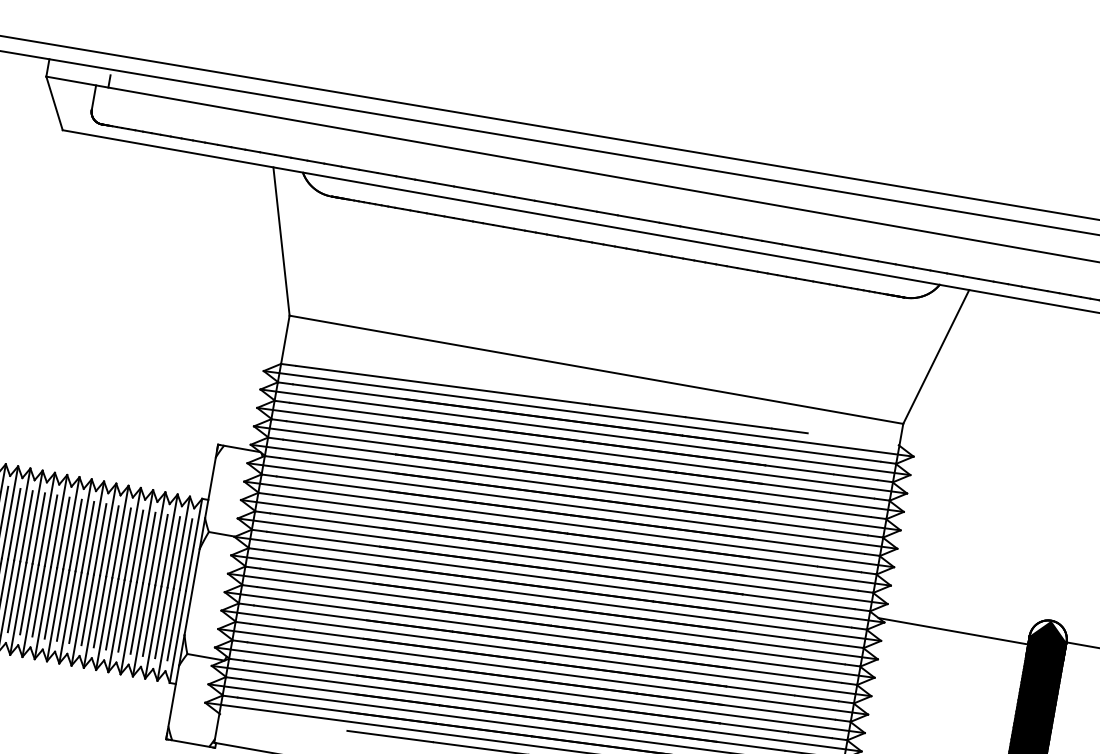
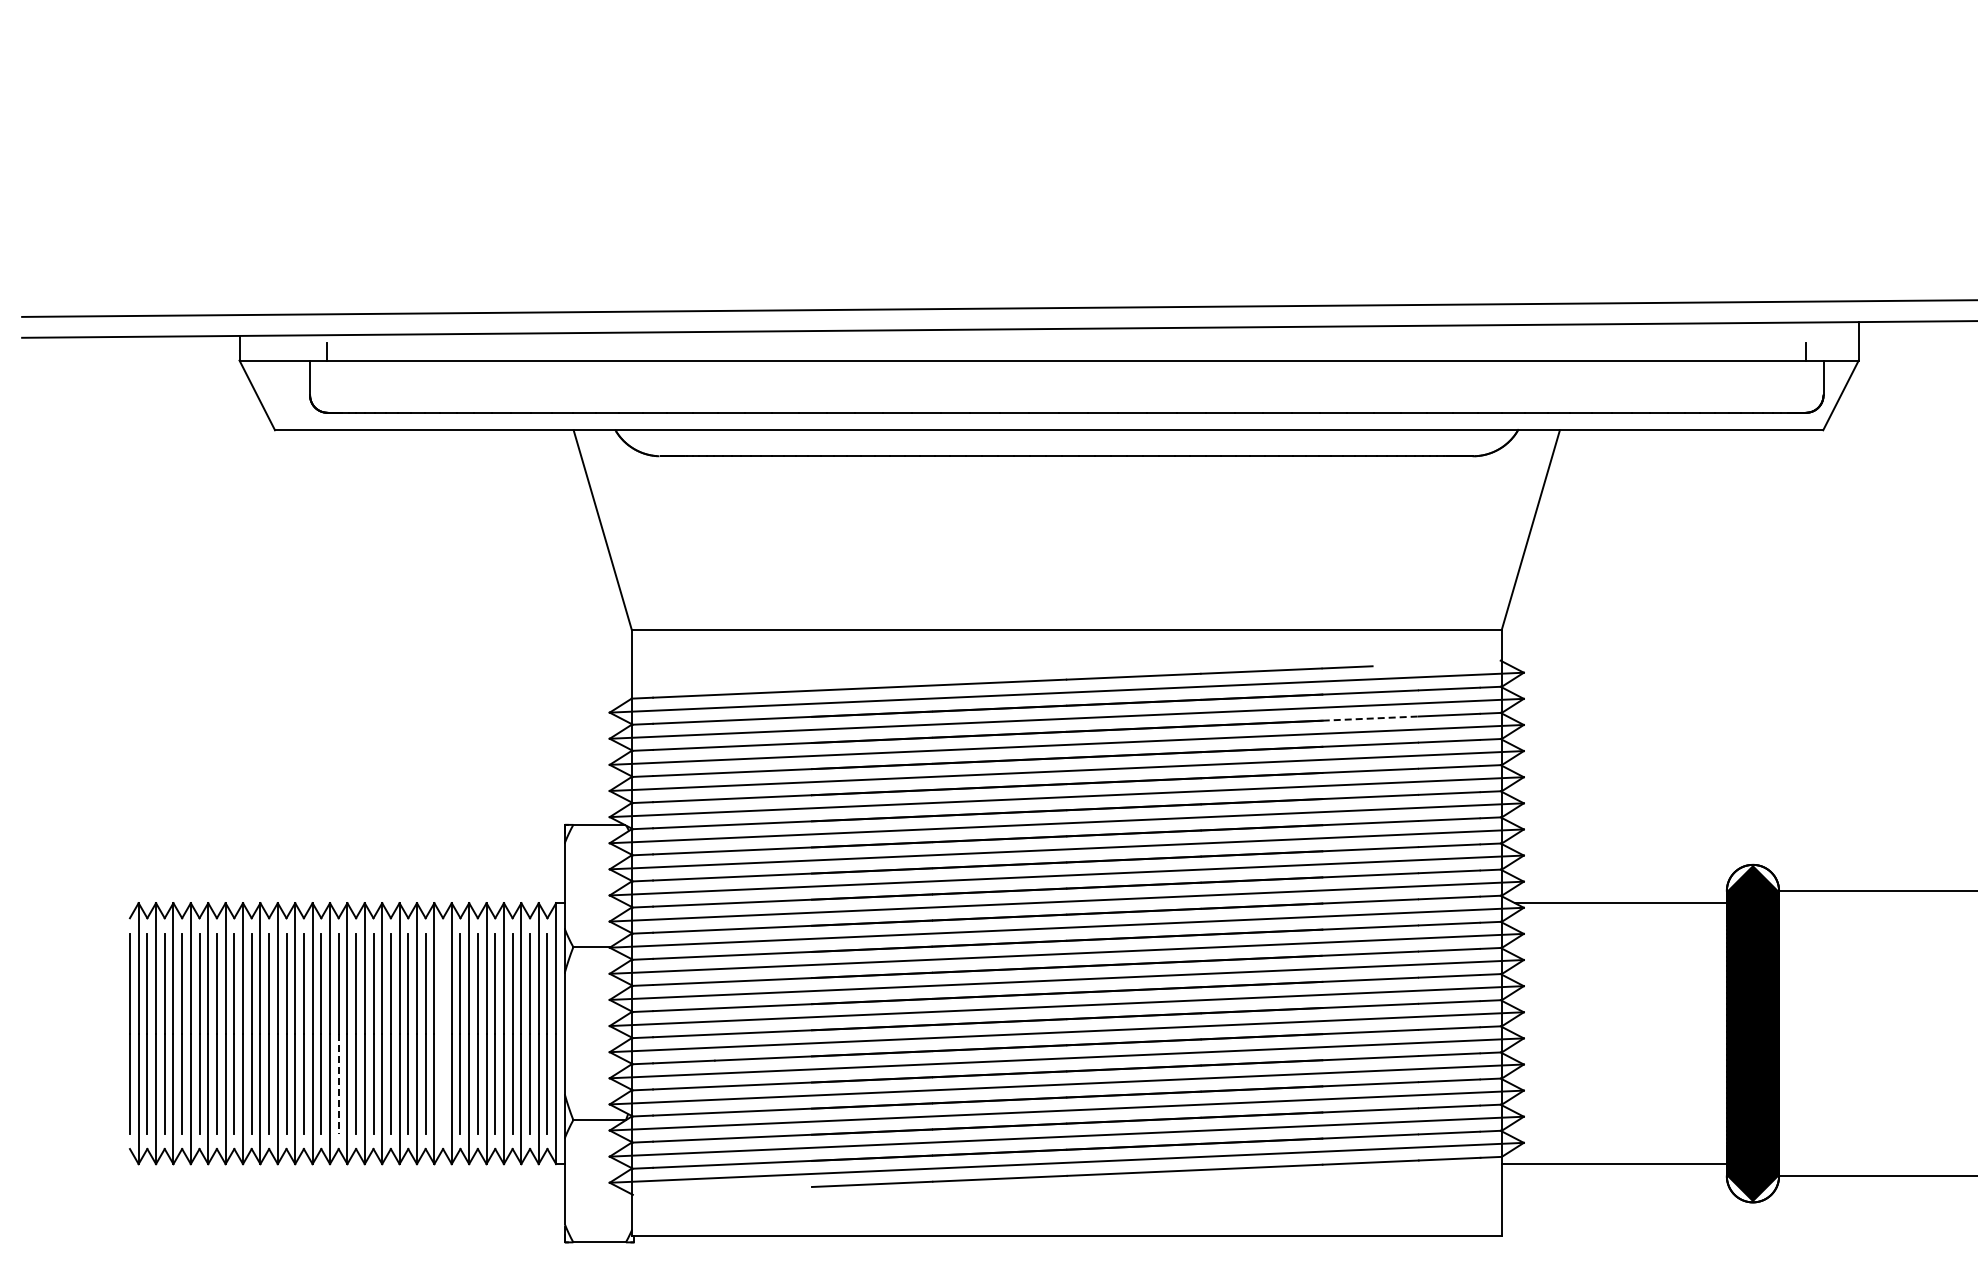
line: (799, 469) -> (1370, 718), solid -> dashed
line: (105, 576) -> (442, 1033), removed
line: (26, 598) -> (338, 1083), solid -> dashed

